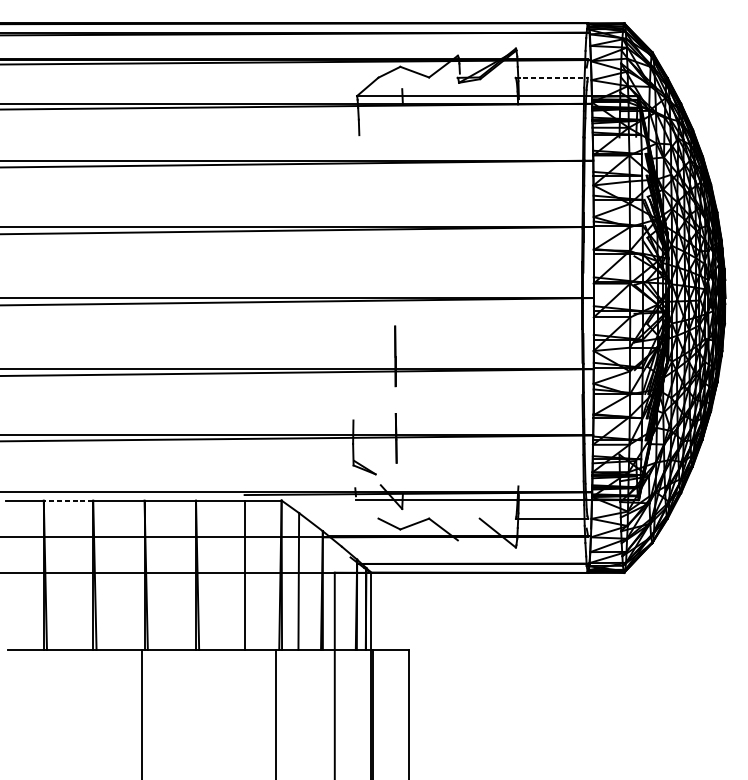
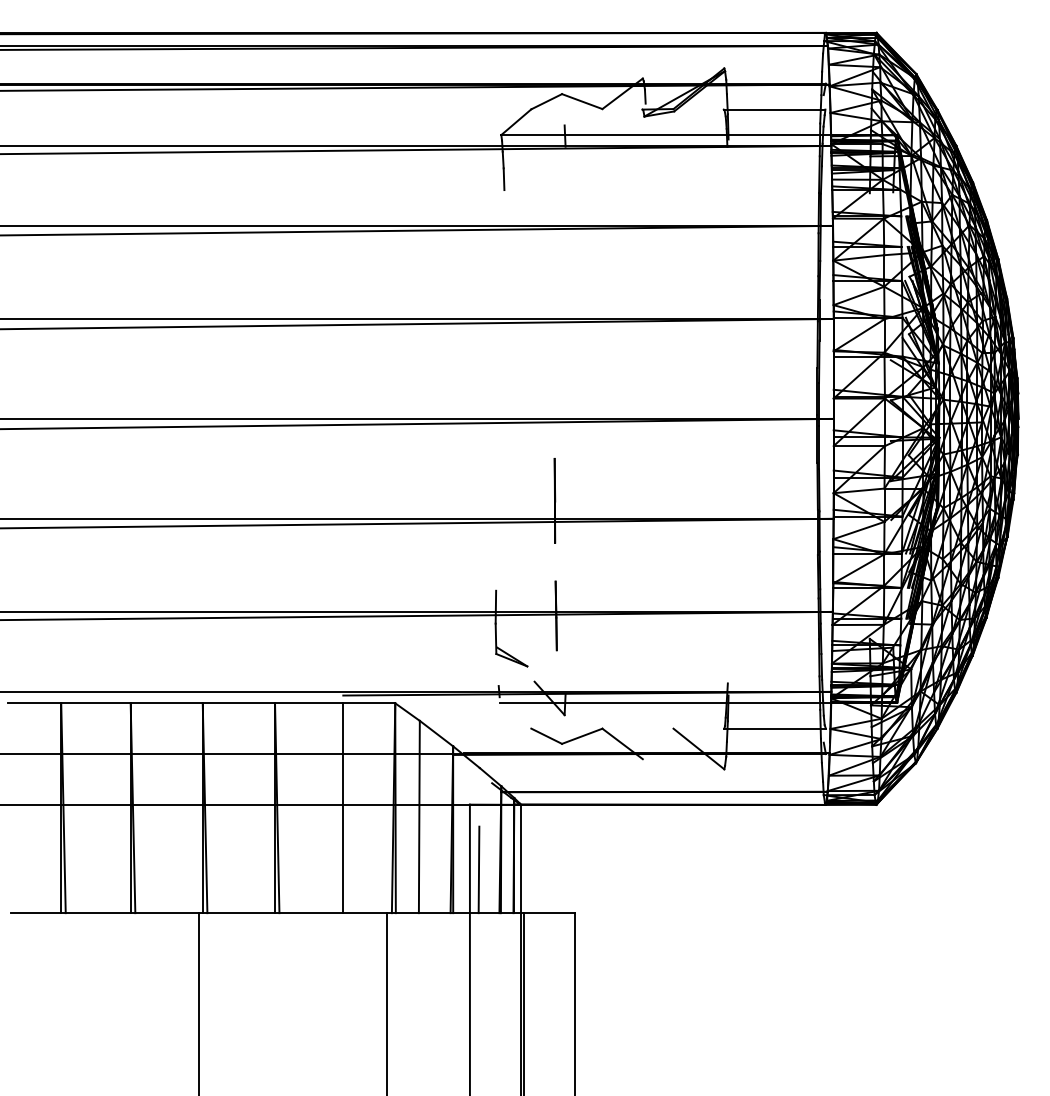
line: (551, 77) -> (774, 109), dashed -> solid
line: (68, 500) -> (95, 703), dashed -> solid
line: (340, 618) -> (478, 869), added

